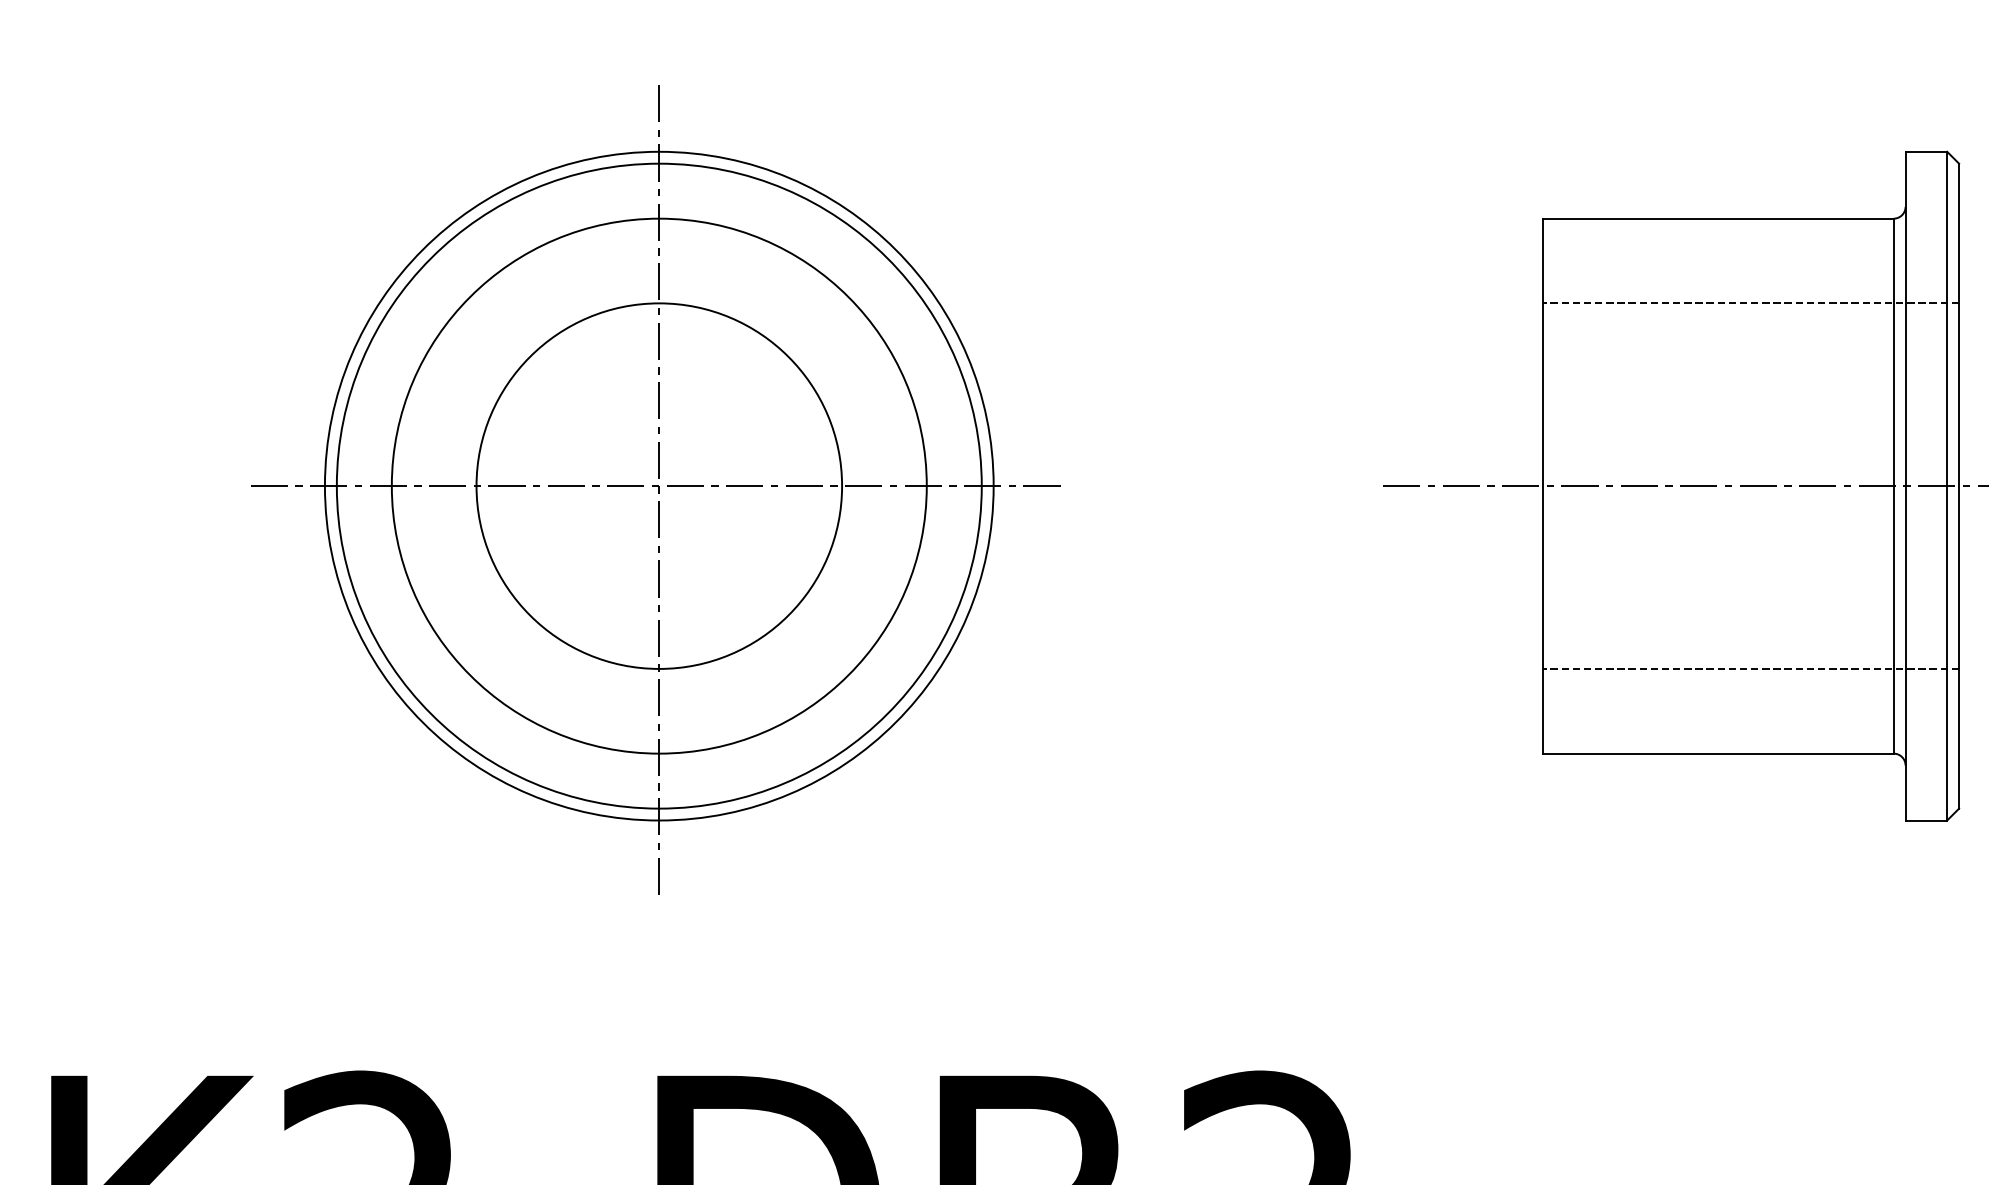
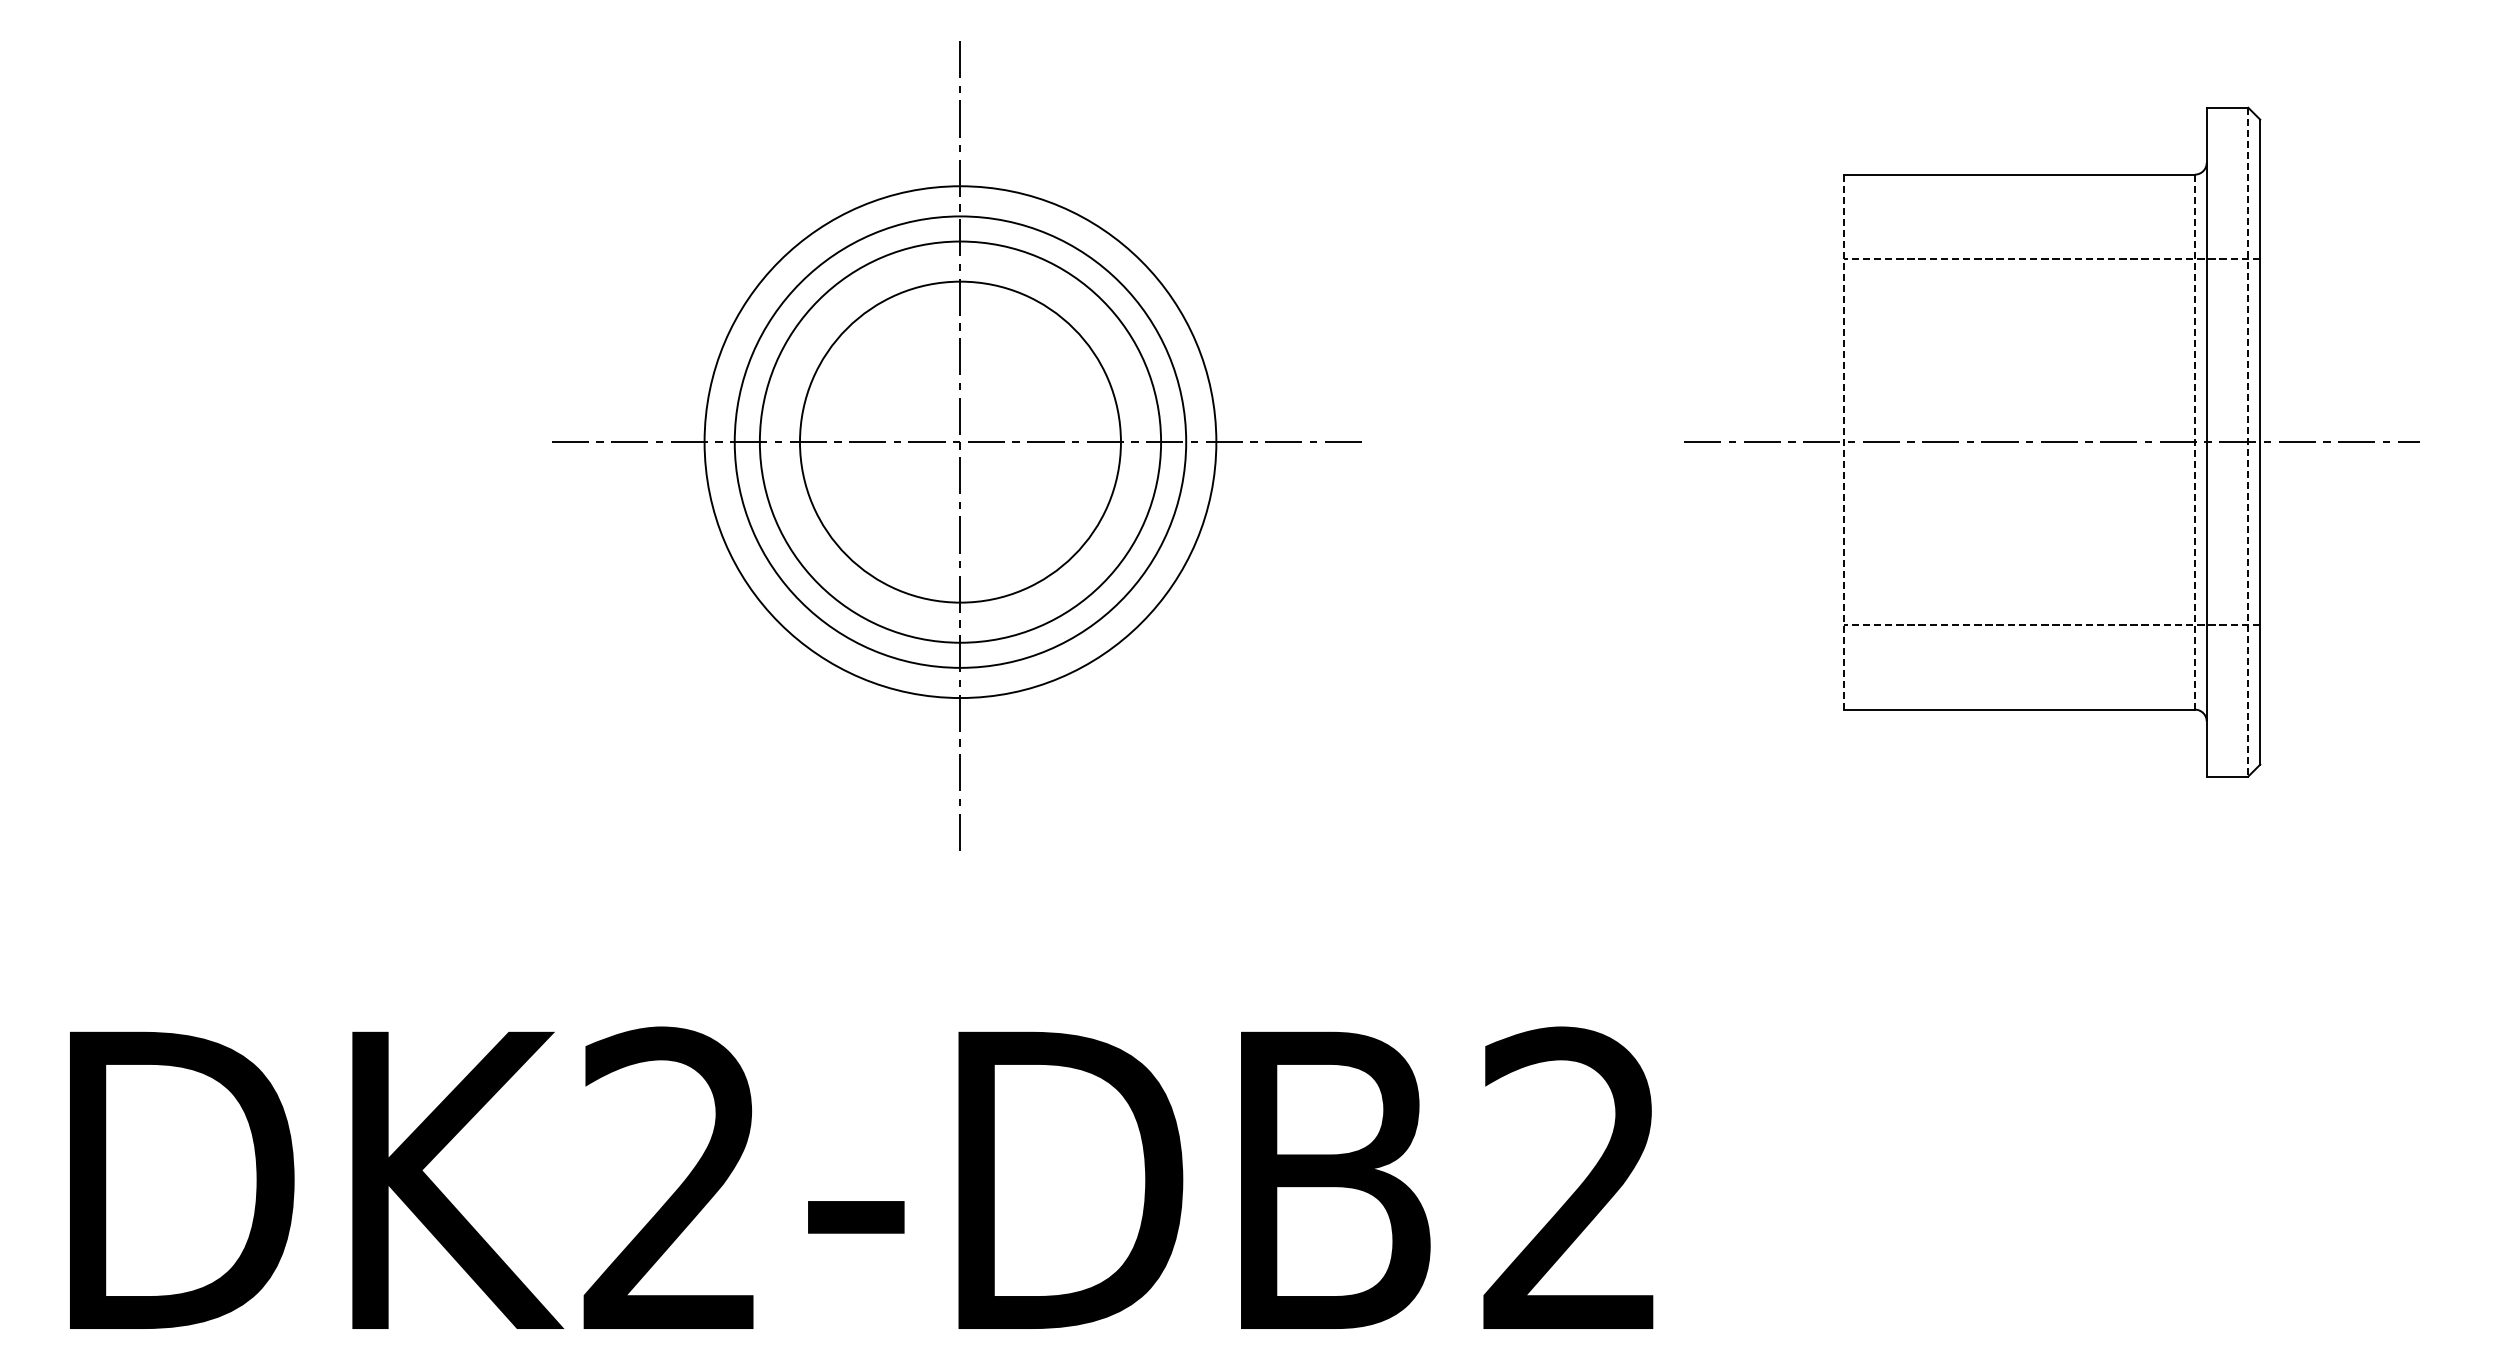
circle: (658, 485) -> (959, 441), size x0.6
circle: (659, 485) -> (960, 441), size x0.6
circle: (659, 485) -> (960, 441), size x0.7
circle: (659, 485) -> (960, 441), size x1.4
line: (1543, 485) -> (1844, 441), solid -> dashed
line: (1893, 485) -> (2194, 441), solid -> dashed
line: (1947, 486) -> (2248, 442), solid -> dashed

